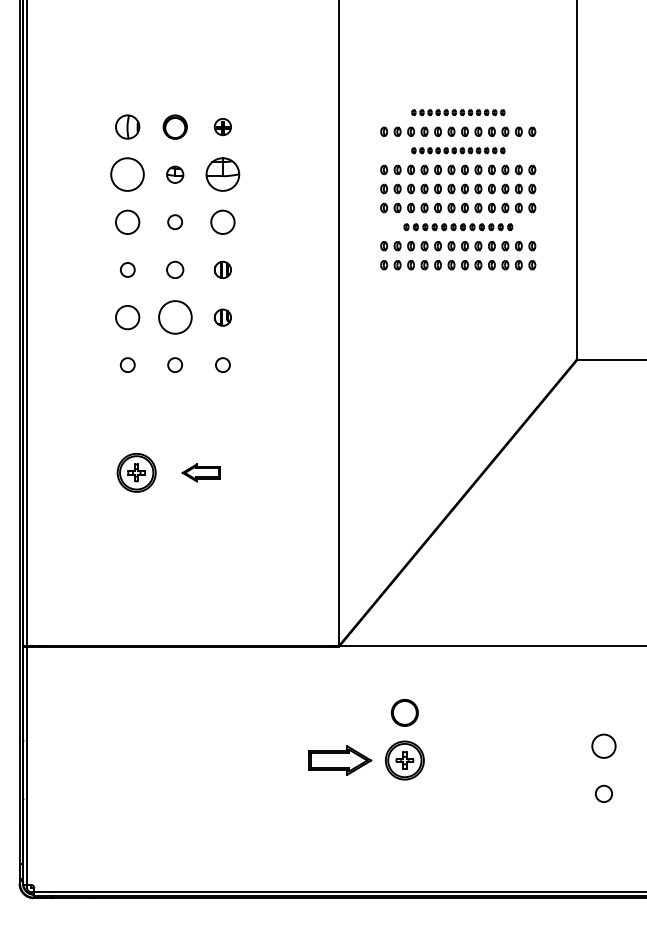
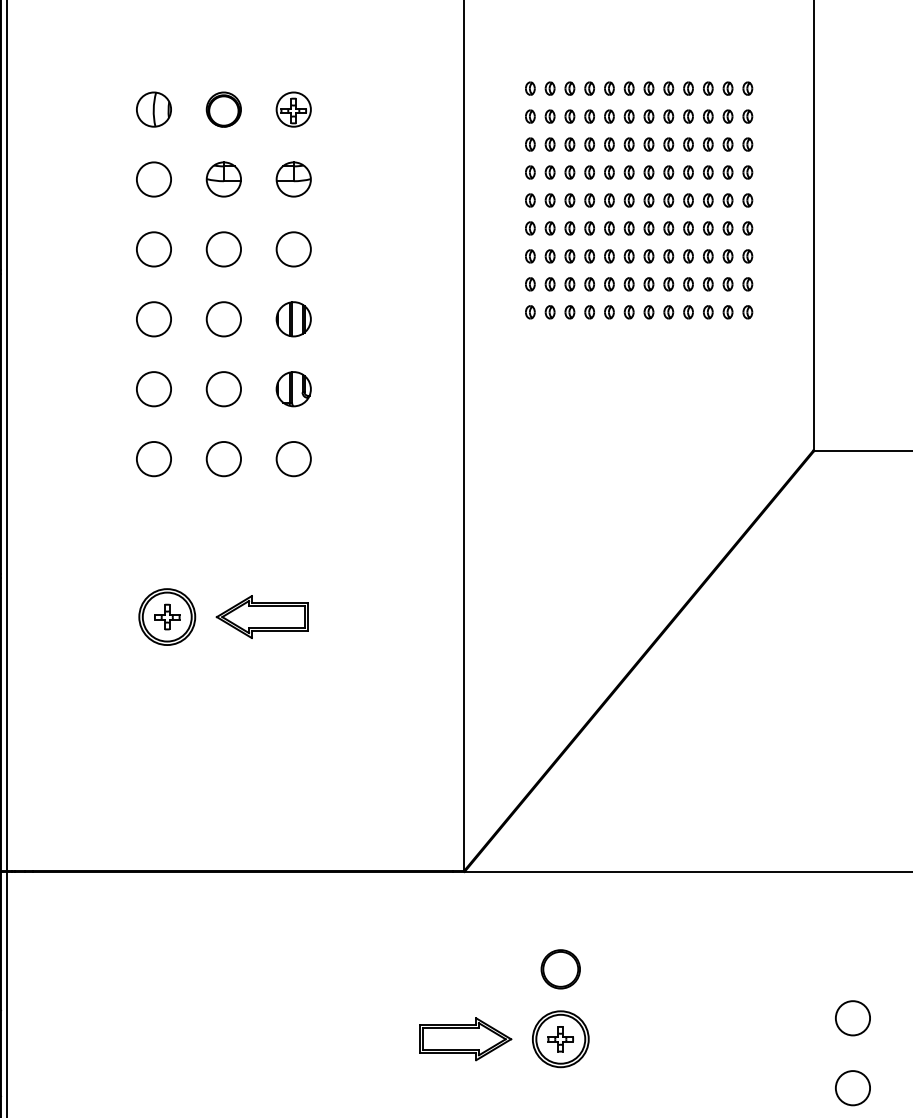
part: (458, 112) -> (639, 88), size x1.67
part: (222, 126) -> (293, 108), size x1.43
part: (458, 150) -> (639, 143), size x1.67
circle: (127, 174) -> (153, 179), size x0.71
part: (174, 174) -> (222, 179), size x1.43
part: (222, 174) -> (293, 179), size x0.71
circle: (174, 221) -> (222, 248), size x1.67
part: (458, 227) -> (639, 256), size x1.43
circle: (127, 269) -> (153, 318), size x1.67
circle: (174, 269) -> (222, 318), size x1.43
part: (222, 269) -> (293, 318), size x1.43
circle: (174, 317) -> (222, 389), size x0.71
part: (222, 317) -> (293, 389), size x1.43
circle: (127, 364) -> (153, 458), size x1.67
circle: (174, 364) -> (222, 458), size x1.67
circle: (222, 364) -> (293, 458), size x1.67
part: (200, 472) -> (260, 616), size x1.67
circle: (603, 793) -> (852, 1087), size x1.43

